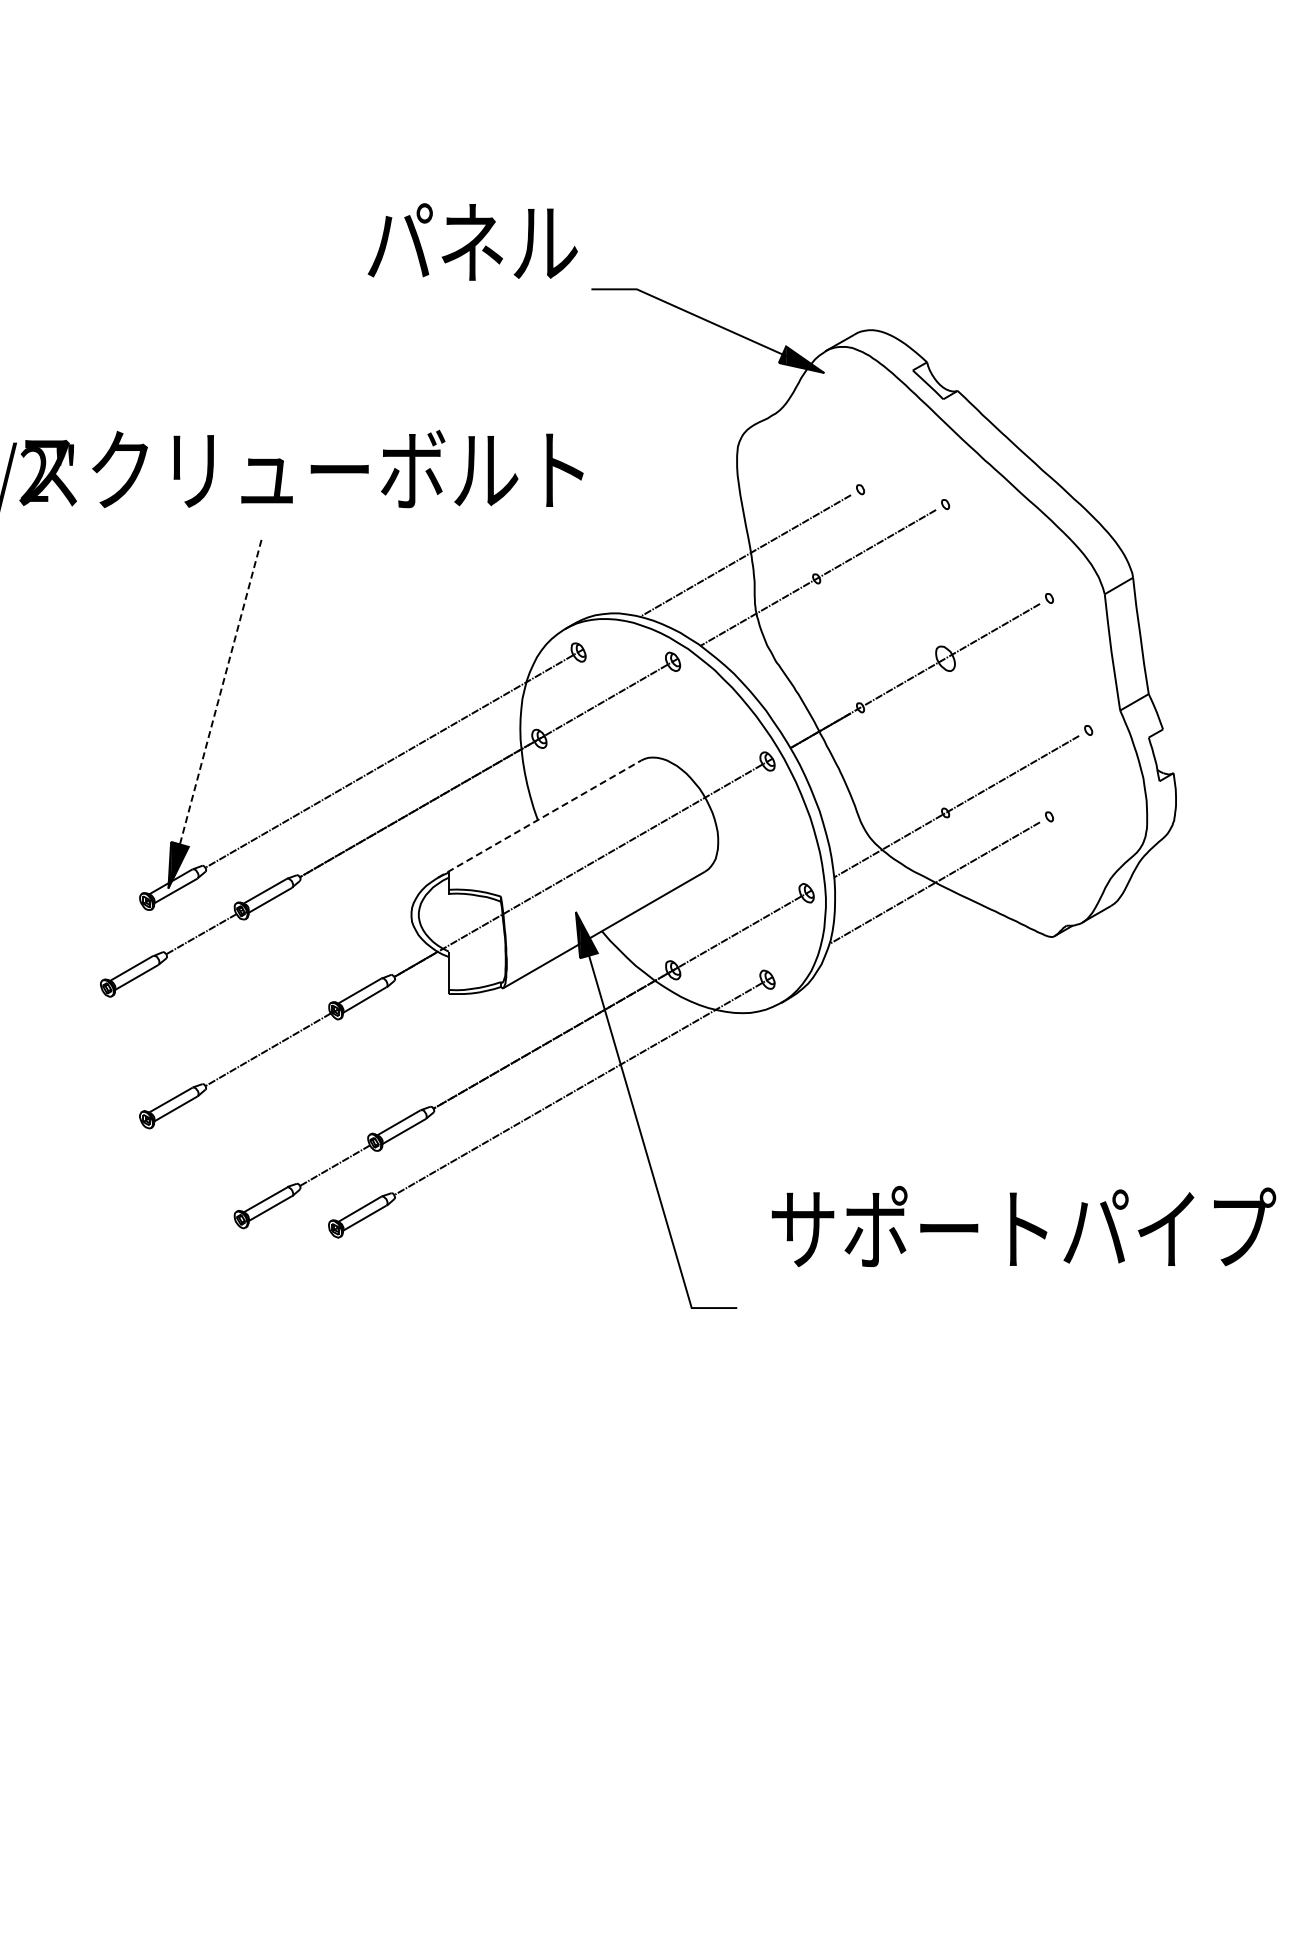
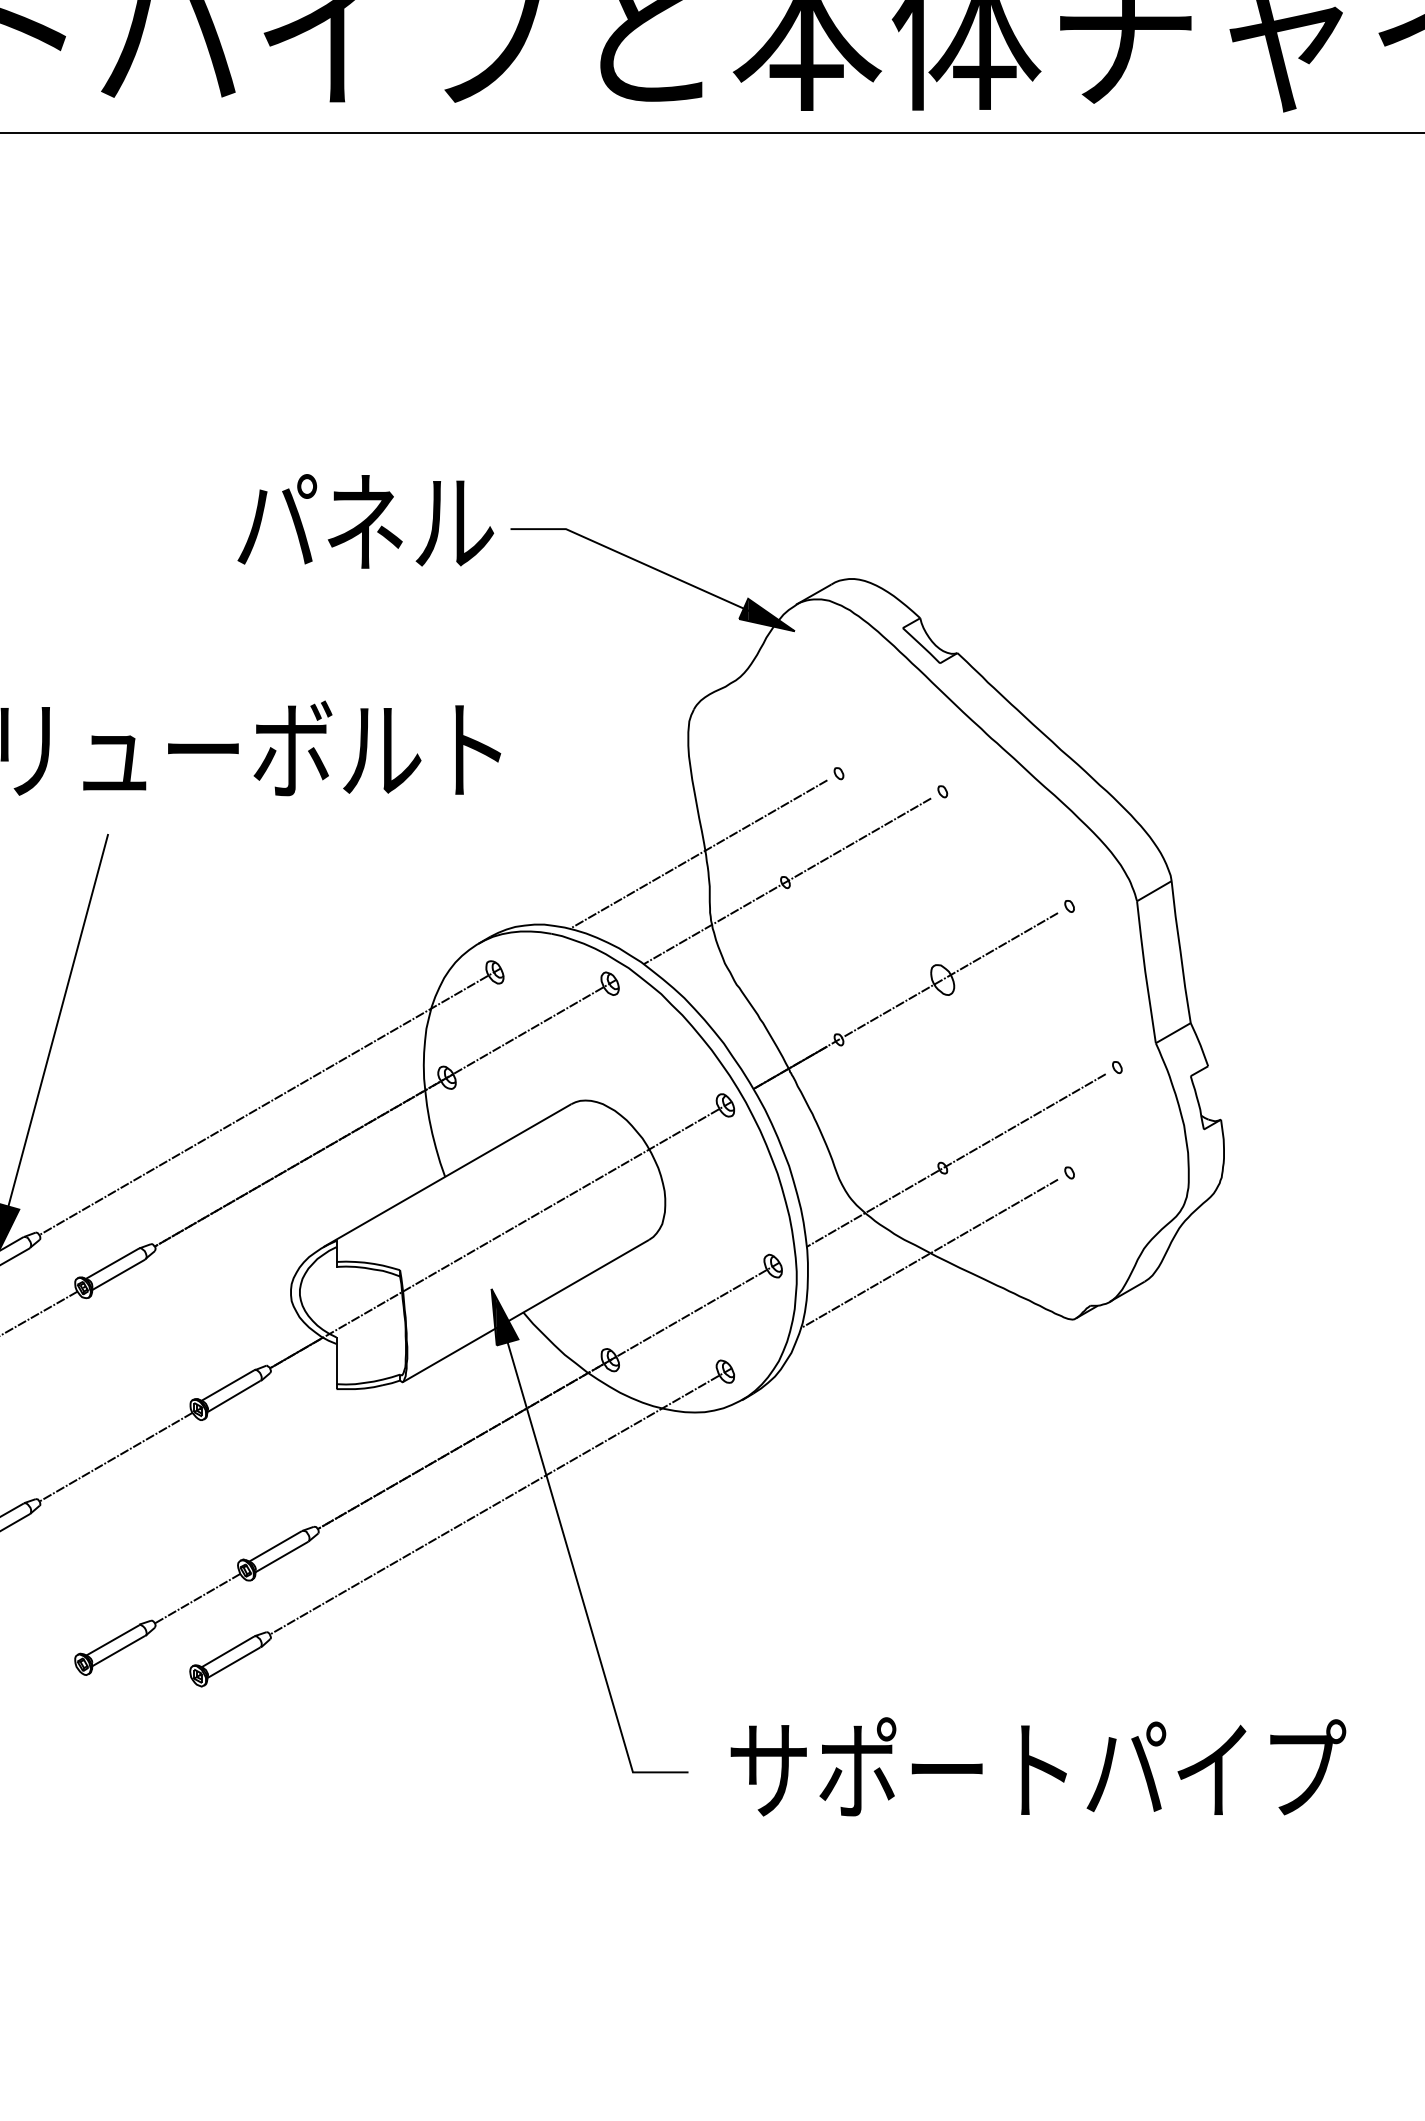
text: (472, 241) -> (365, 520), moved
line: (220, 691) -> (57, 1019), dashed -> solid
line: (540, 818) -> (448, 1174), dashed -> solid
text: (1024, 1226) -> (1039, 1766), moved

